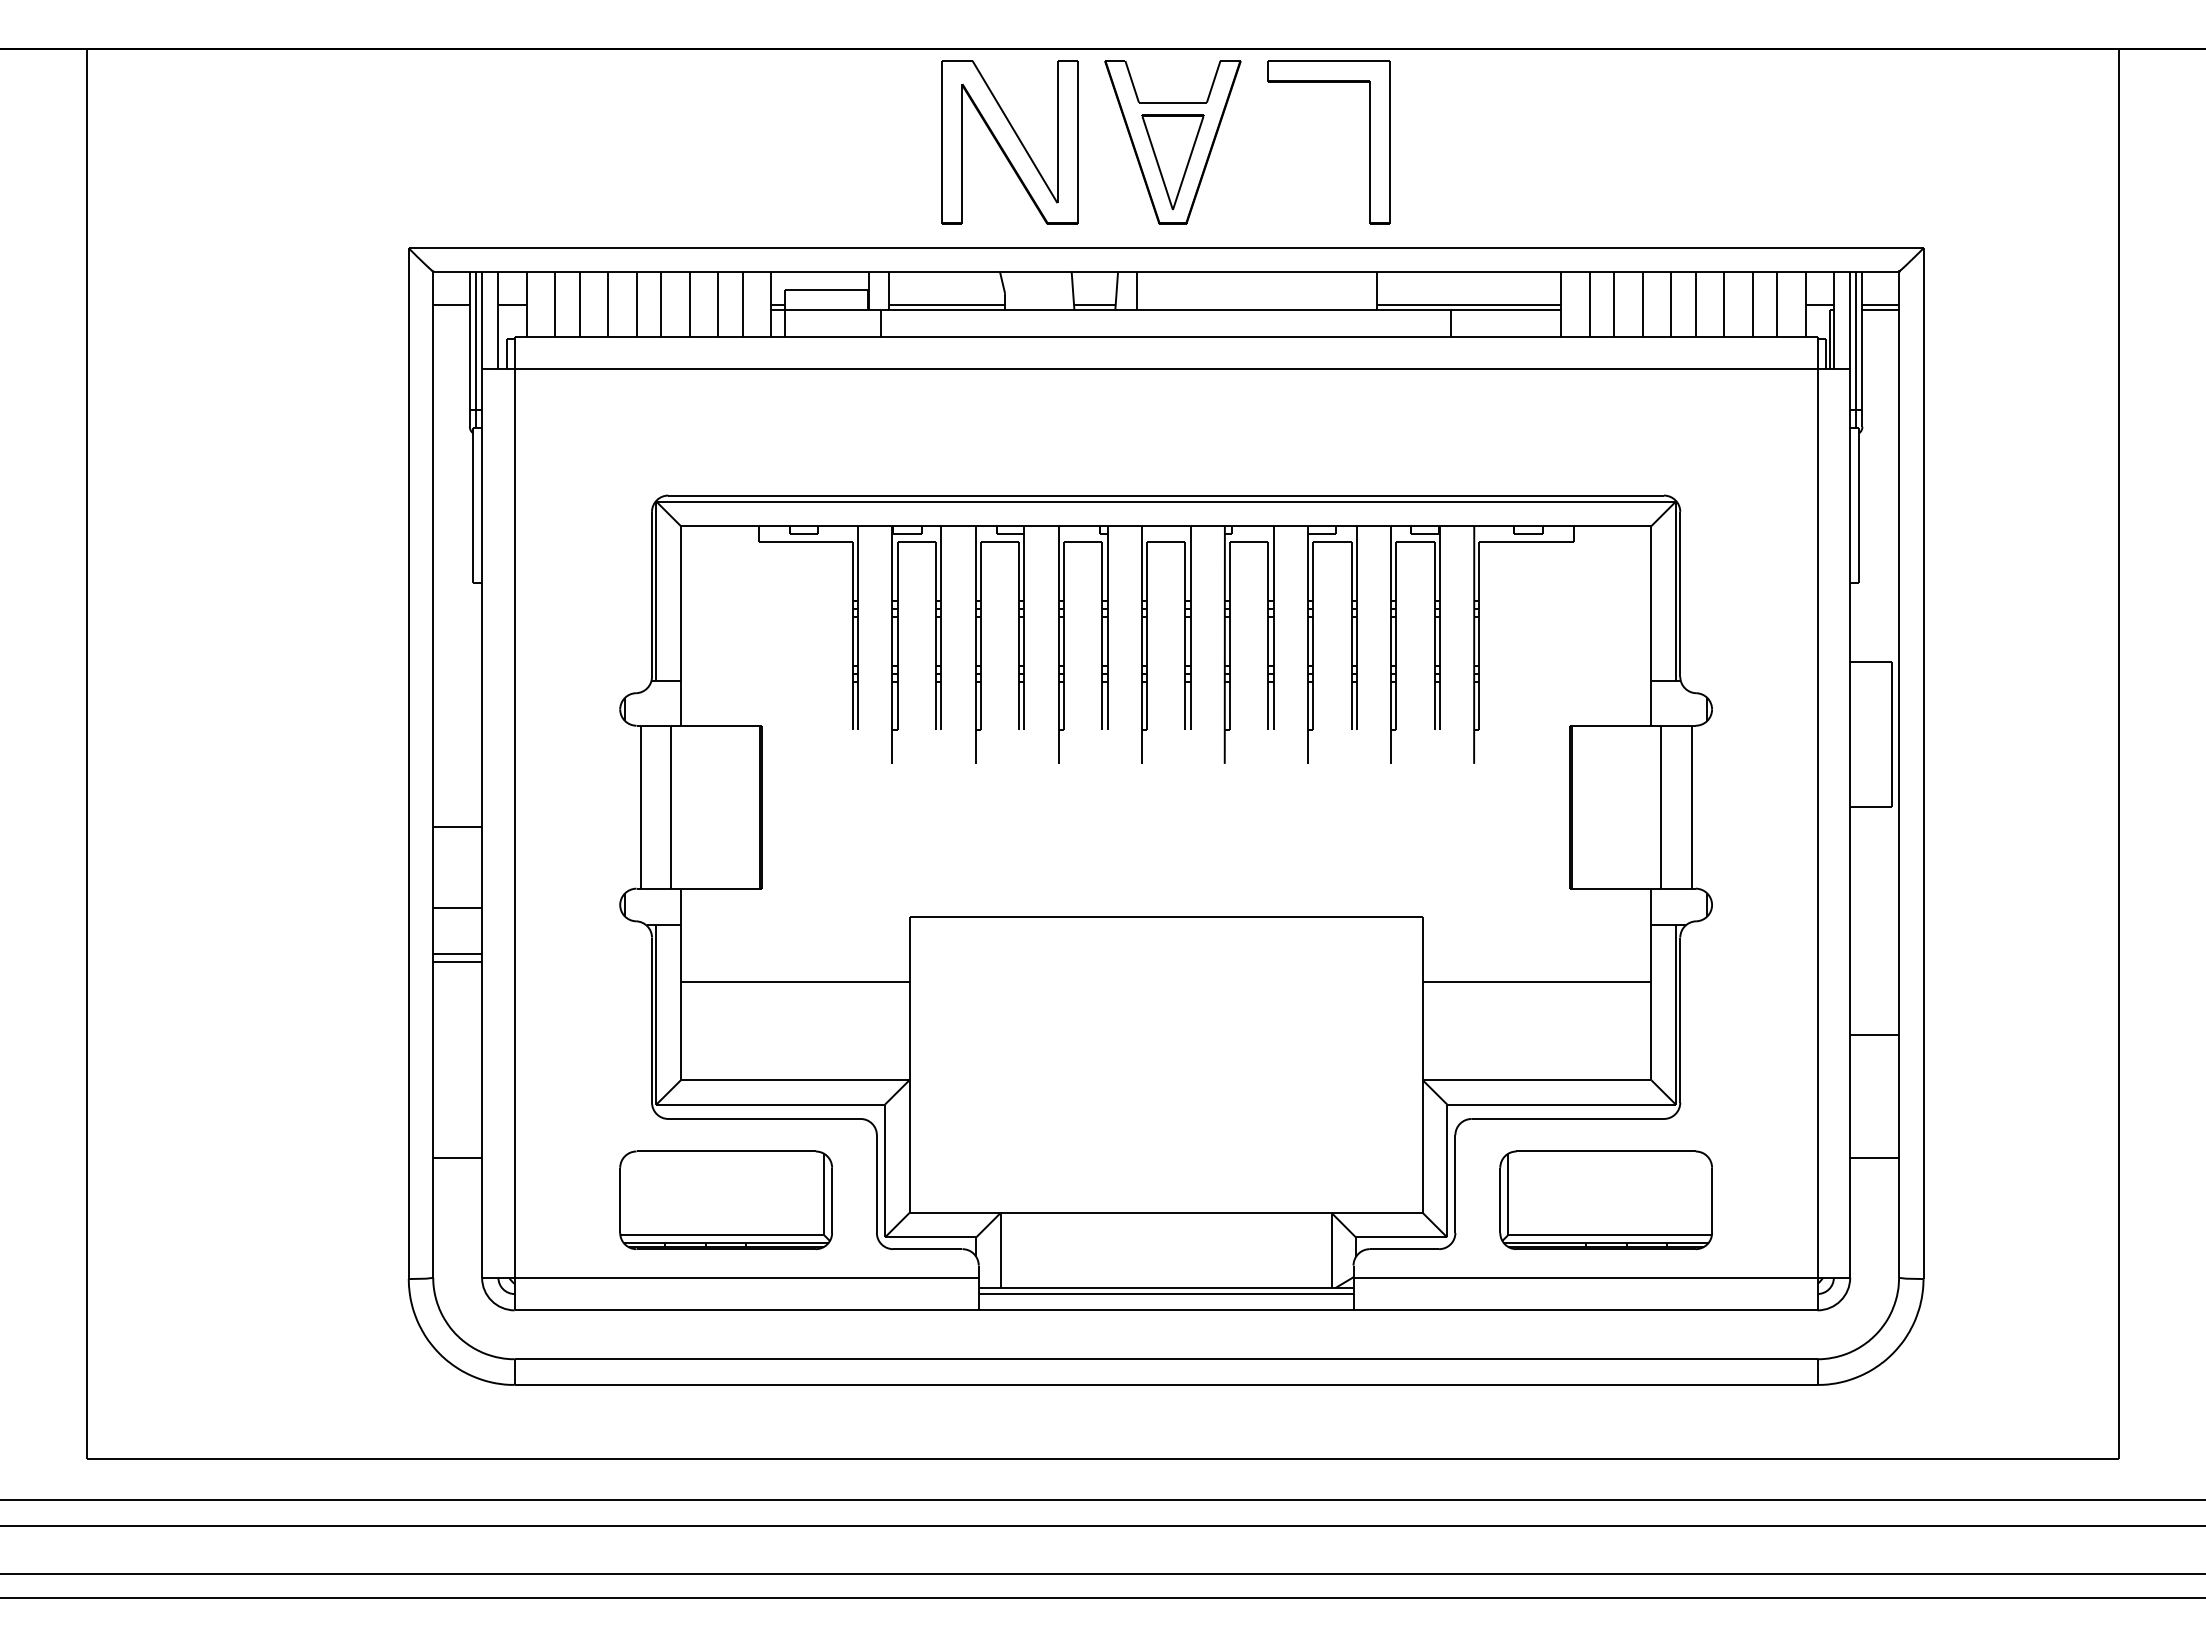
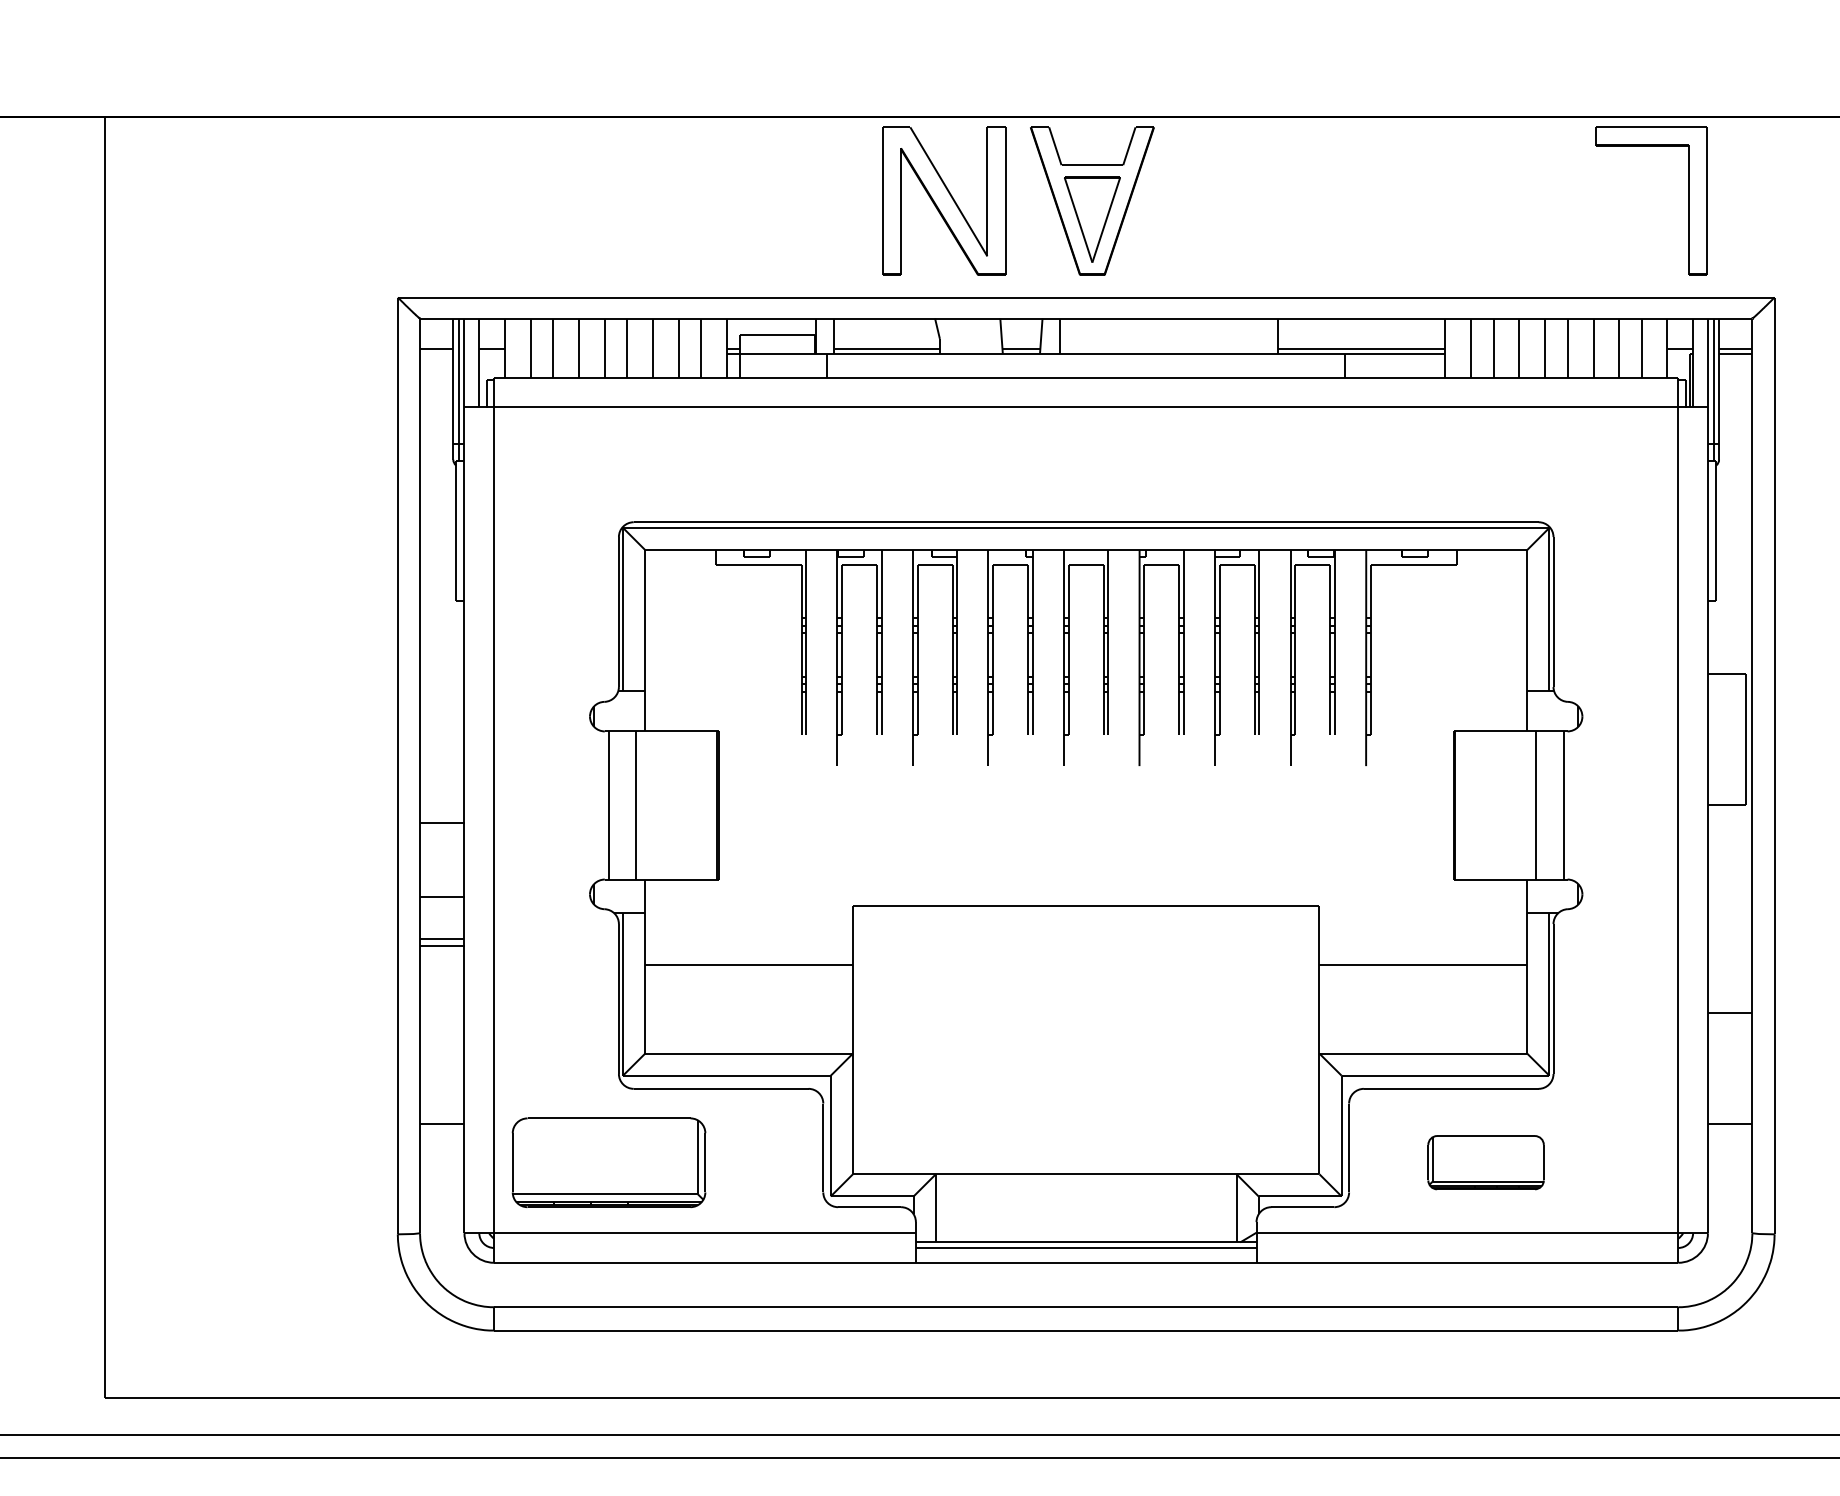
part: (1369, 142) -> (1688, 201), moved
part: (725, 1199) -> (608, 1162), moved
part: (1605, 1199) -> (1485, 1162), size x0.6

